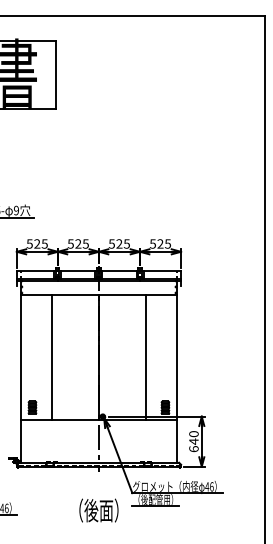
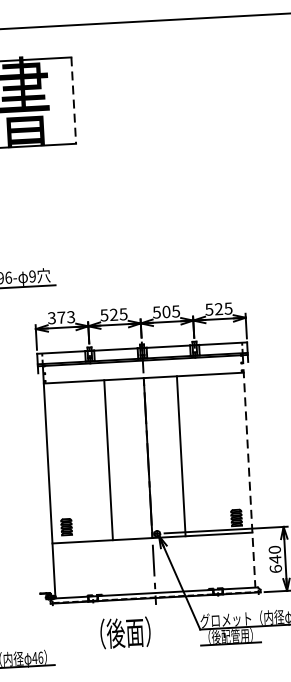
line: (56, 75) -> (74, 101), solid -> dashed
text: (37, 243) -> (61, 317), 525 -> 373
text: (119, 243) -> (166, 311), 525 -> 505
line: (52, 356) -> (109, 459), moved
line: (145, 356) -> (180, 455), moved
line: (177, 371) -> (249, 470), solid -> dashed
text: (98, 510) -> (124, 632), moved

